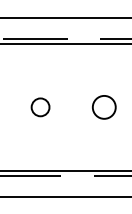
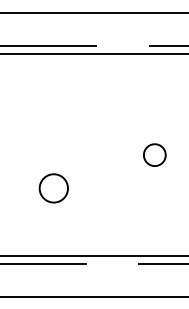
circle: (40, 107) -> (53, 188), moved
circle: (103, 107) -> (153, 155), size x0.6

